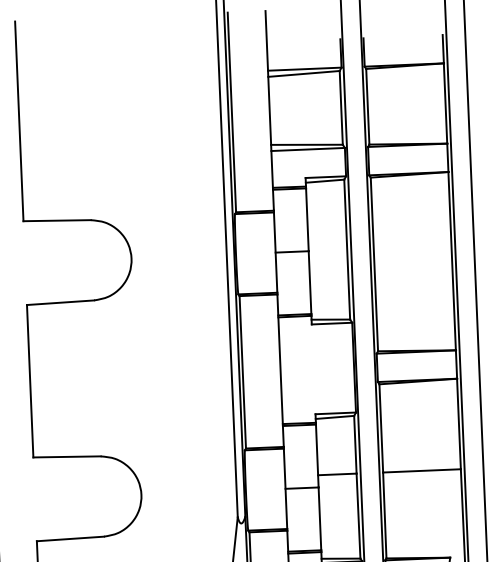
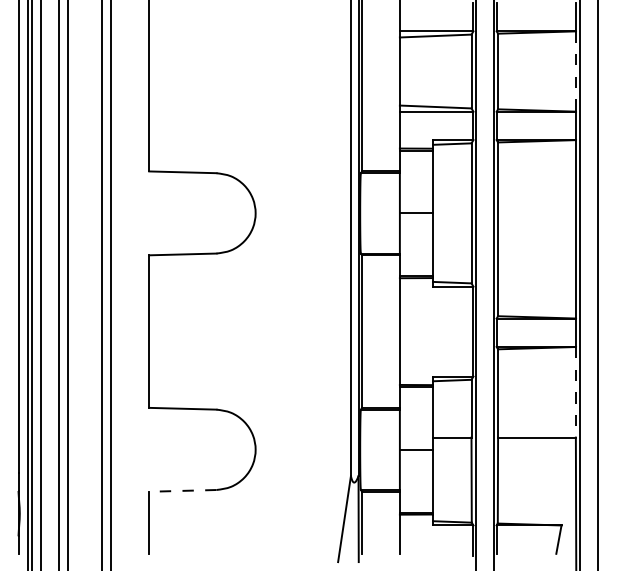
line: (445, 104) -> (575, 72), solid -> dashed
line: (458, 424) -> (575, 392), solid -> dashed
line: (70, 538) -> (182, 490), solid -> dashed

